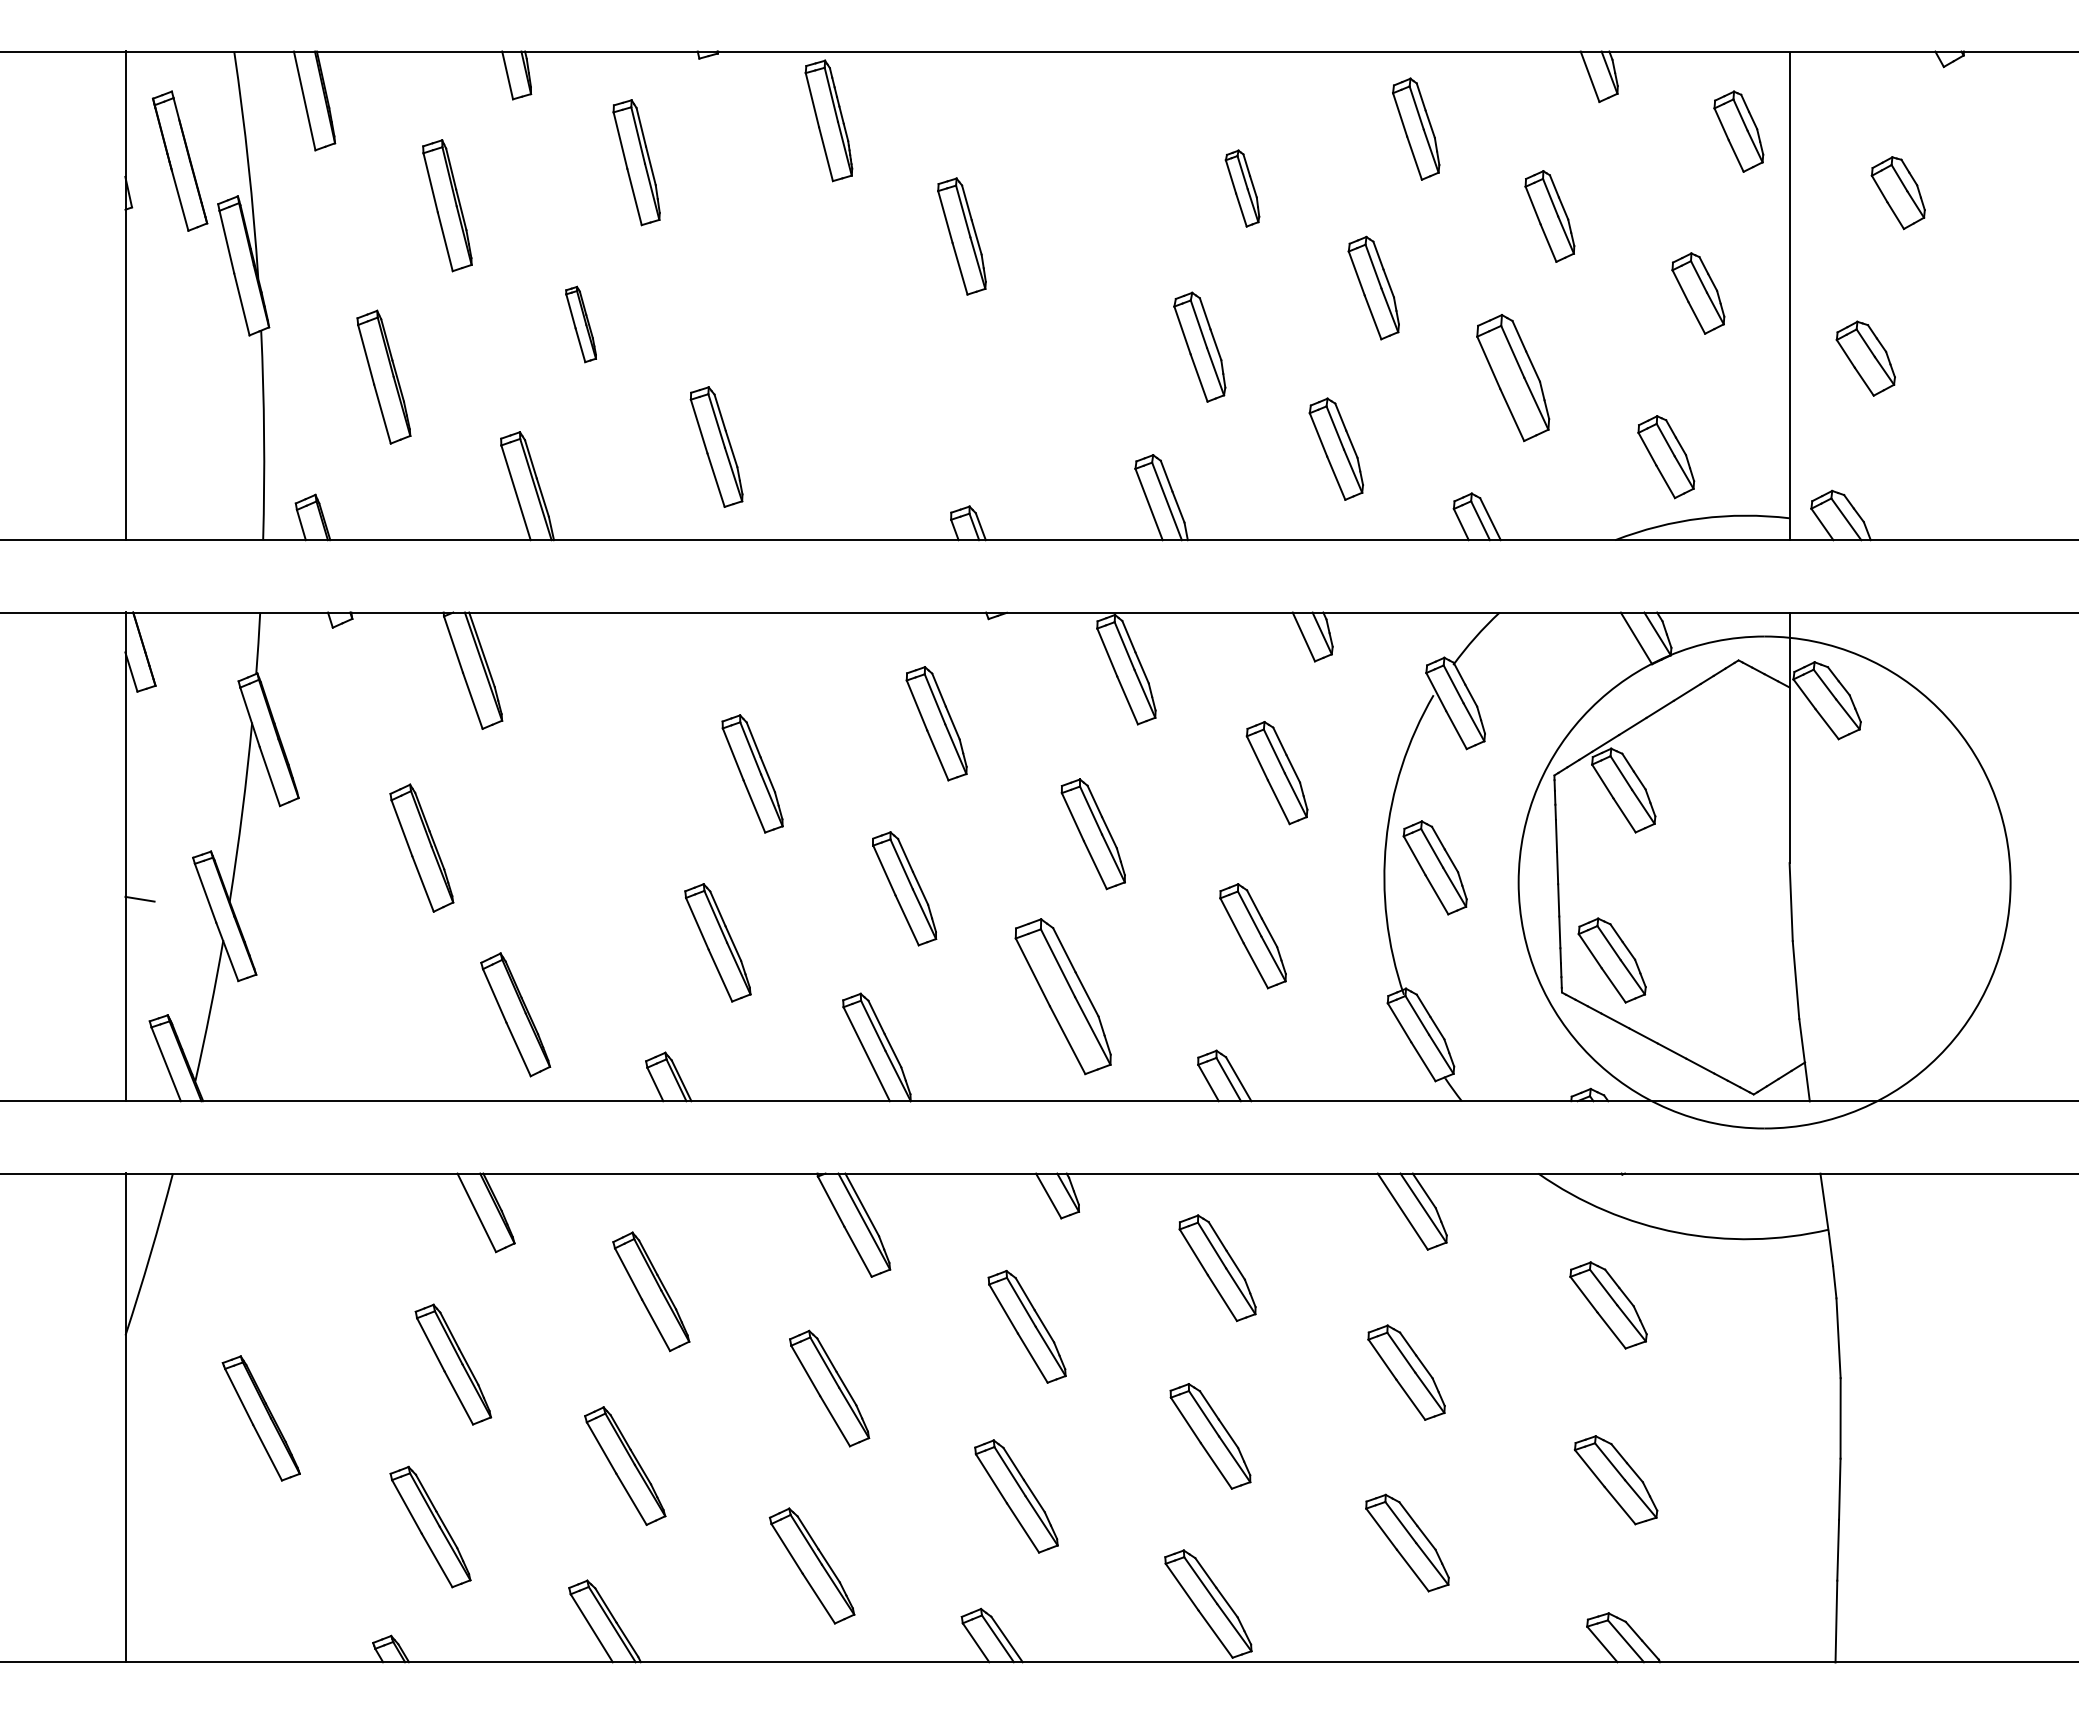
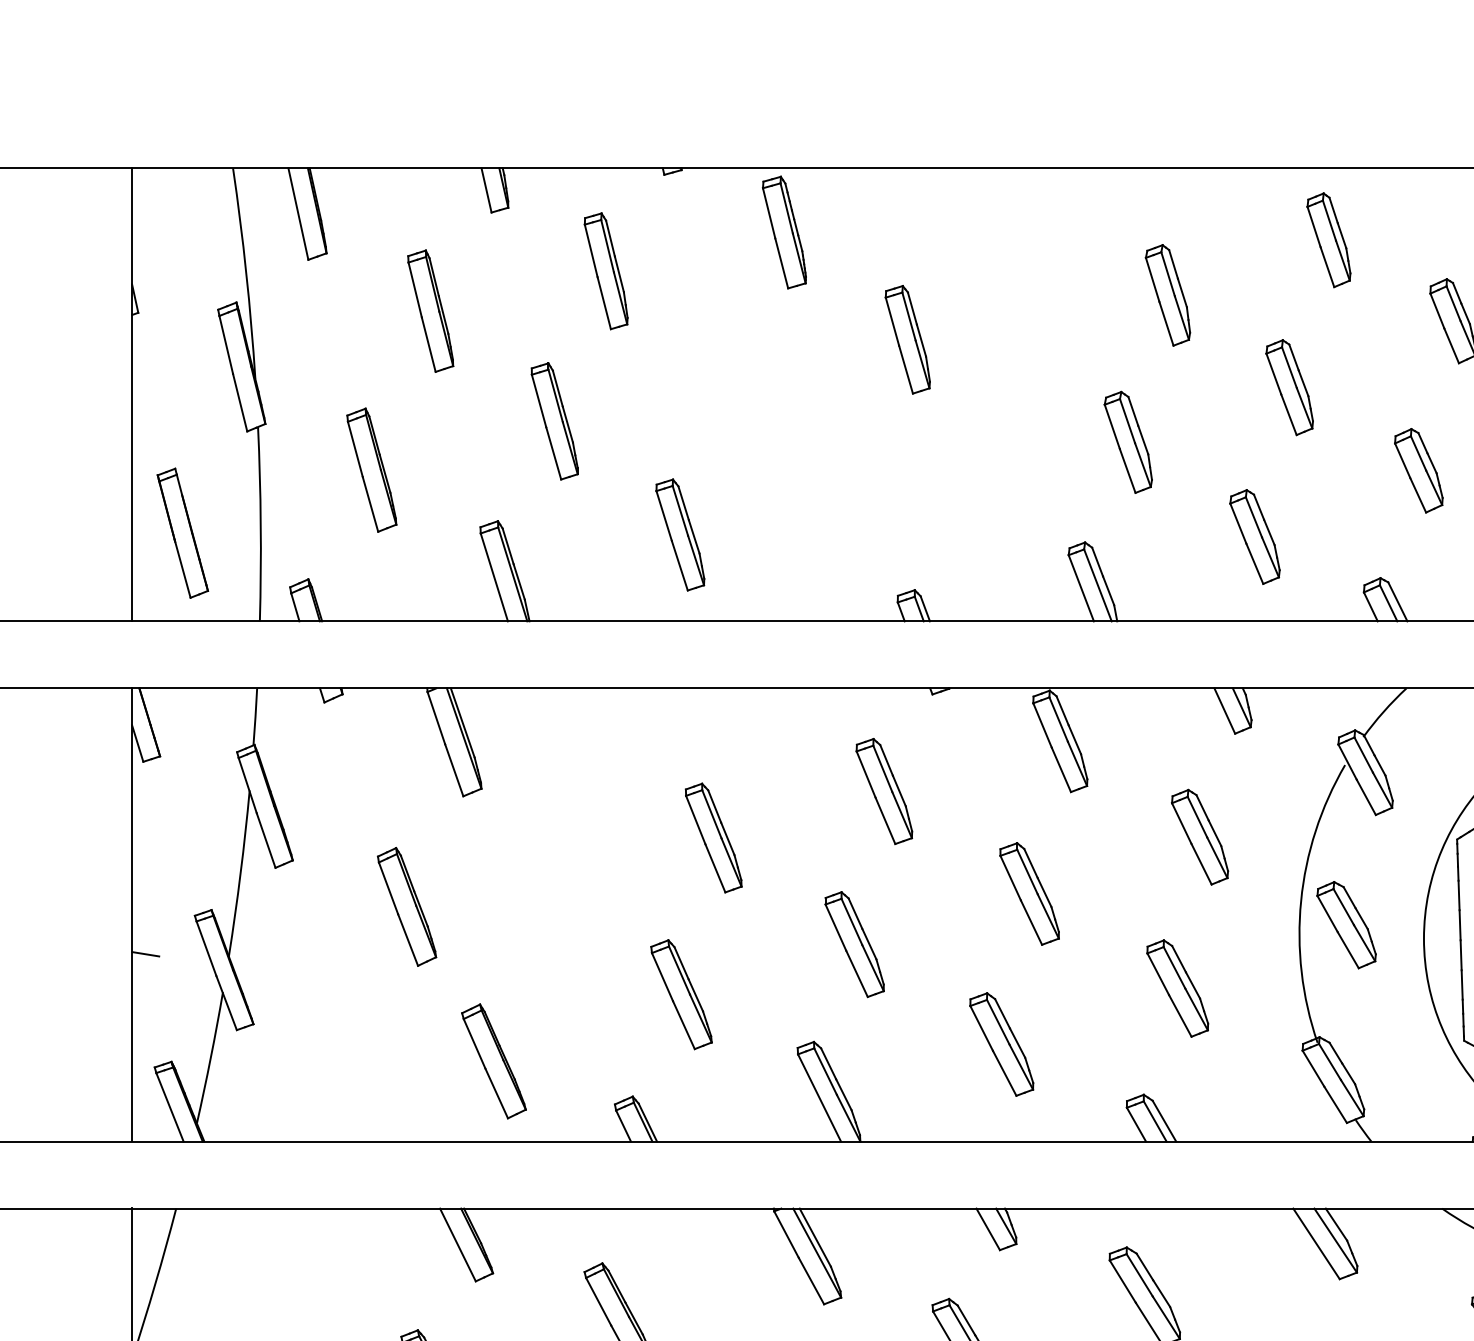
part: (179, 160) -> (182, 532), moved
part: (1242, 188) -> (1167, 295), size x1.43
part: (580, 324) -> (554, 421), size x1.67
part: (1512, 377) -> (1418, 470), size x0.71
part: (1063, 996) -> (1001, 1044), size x0.71

